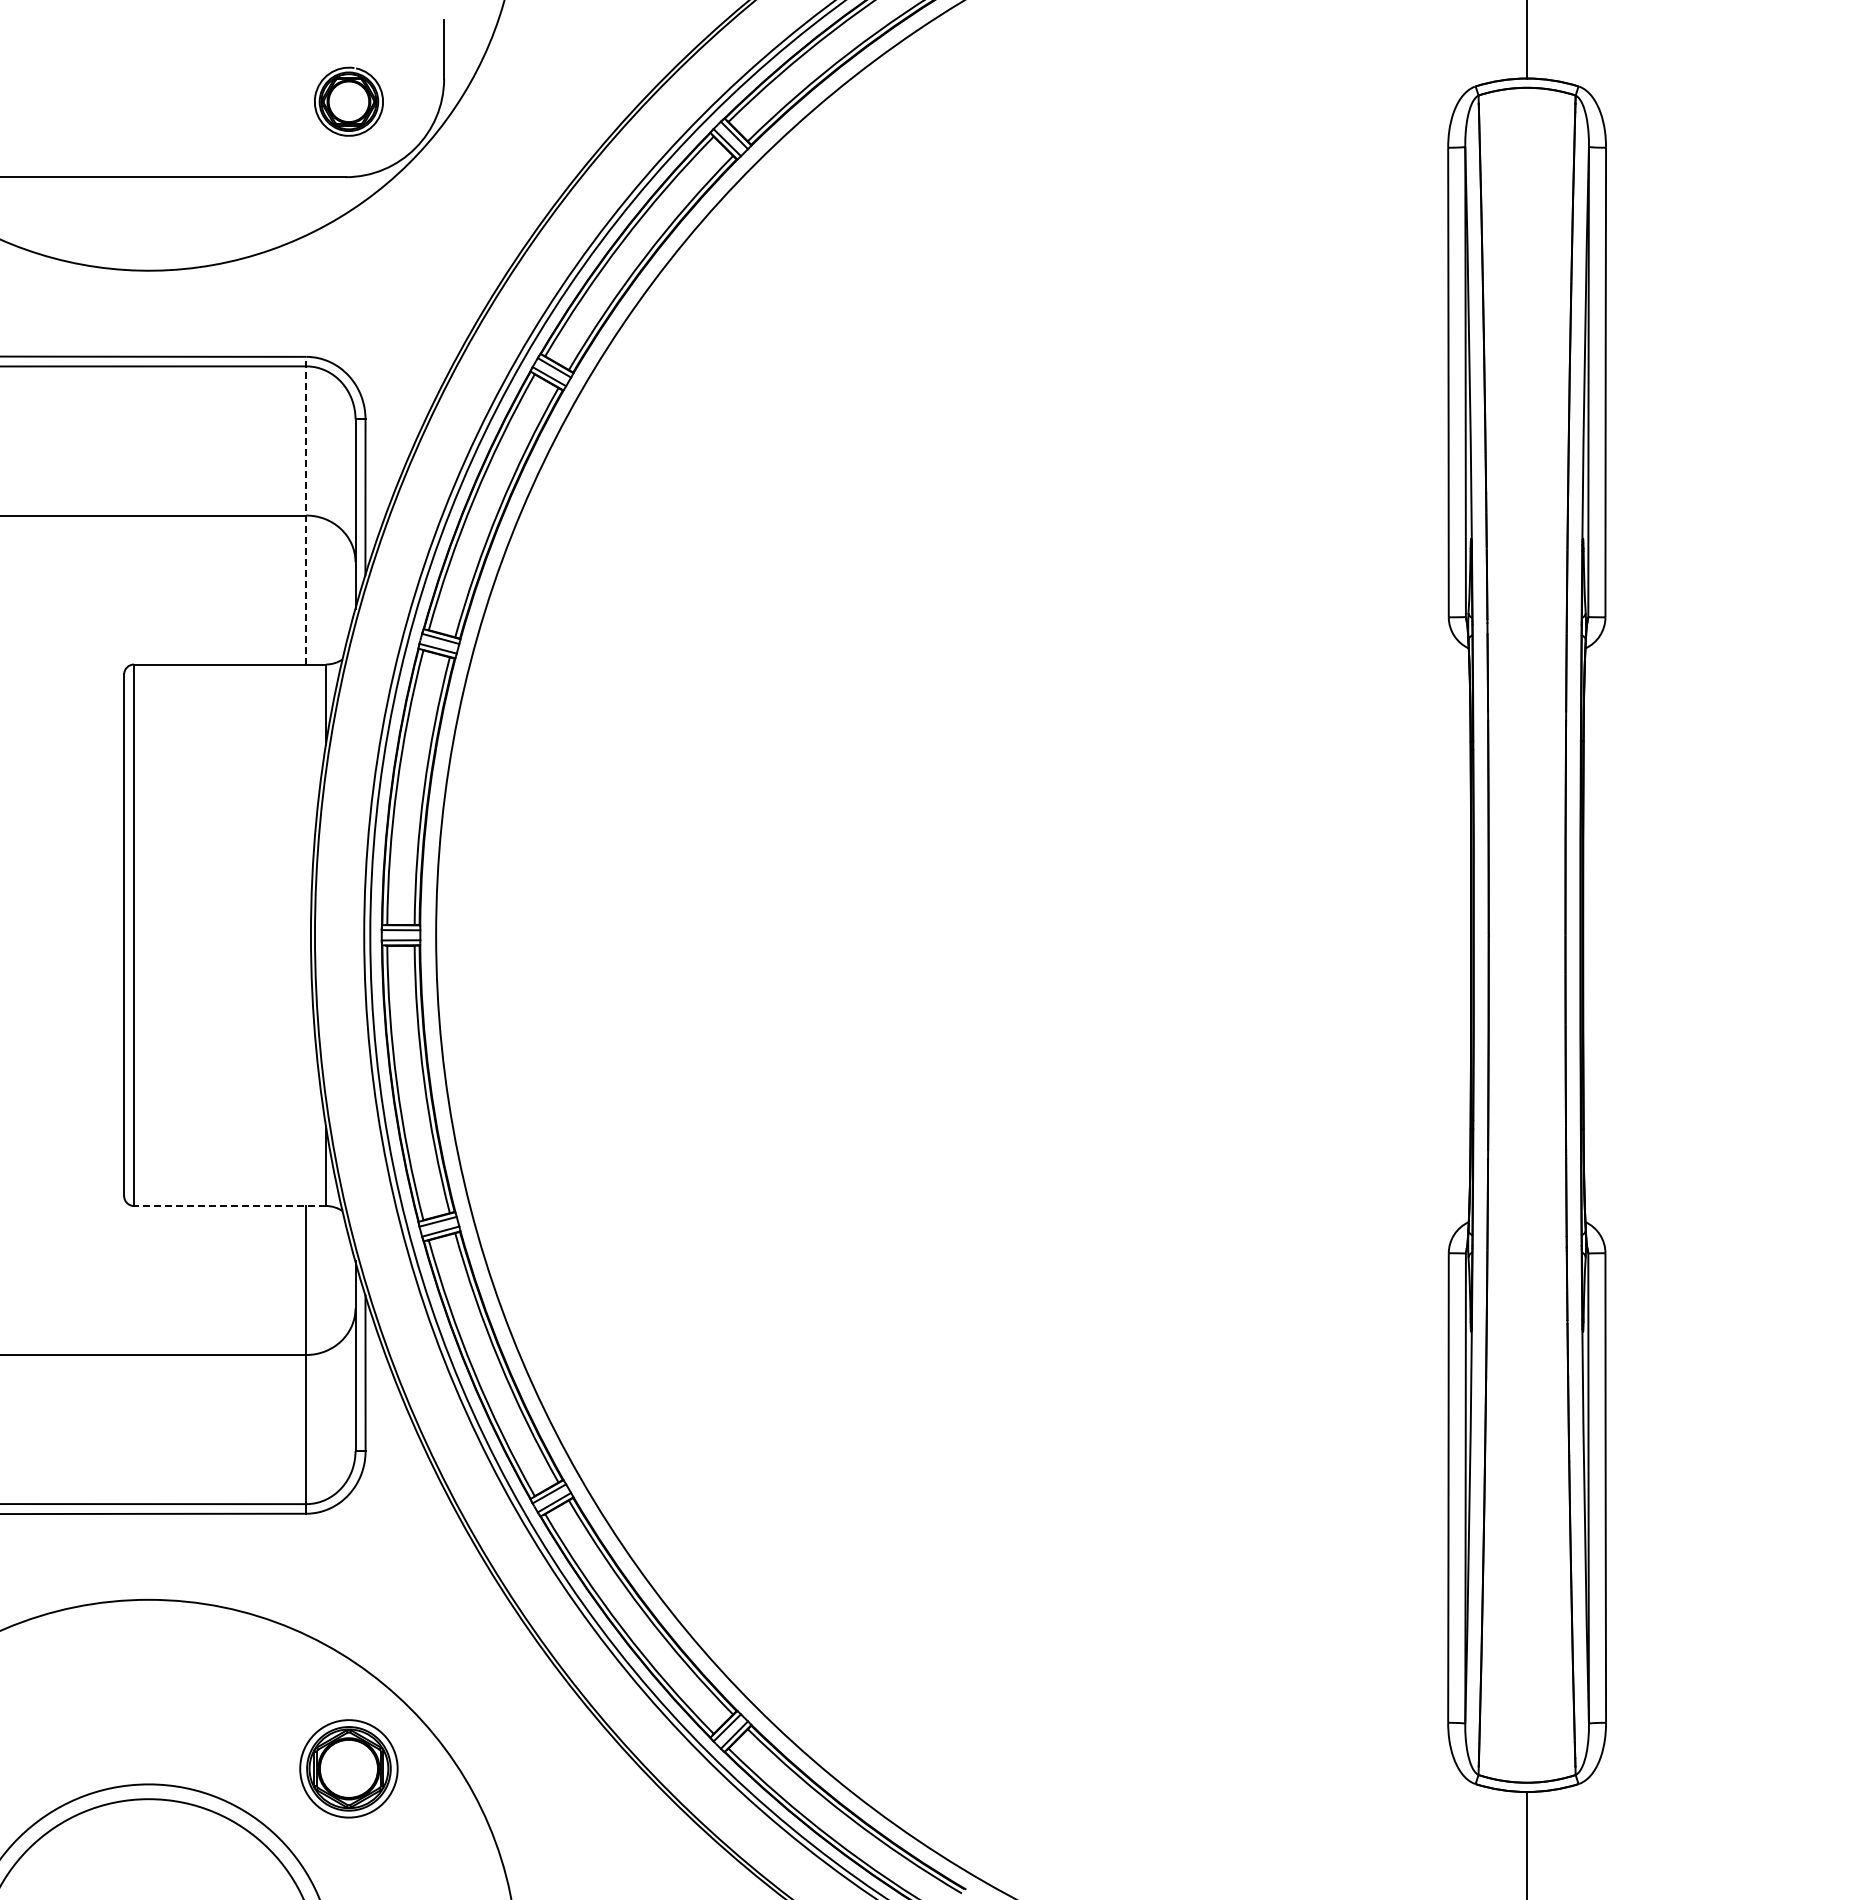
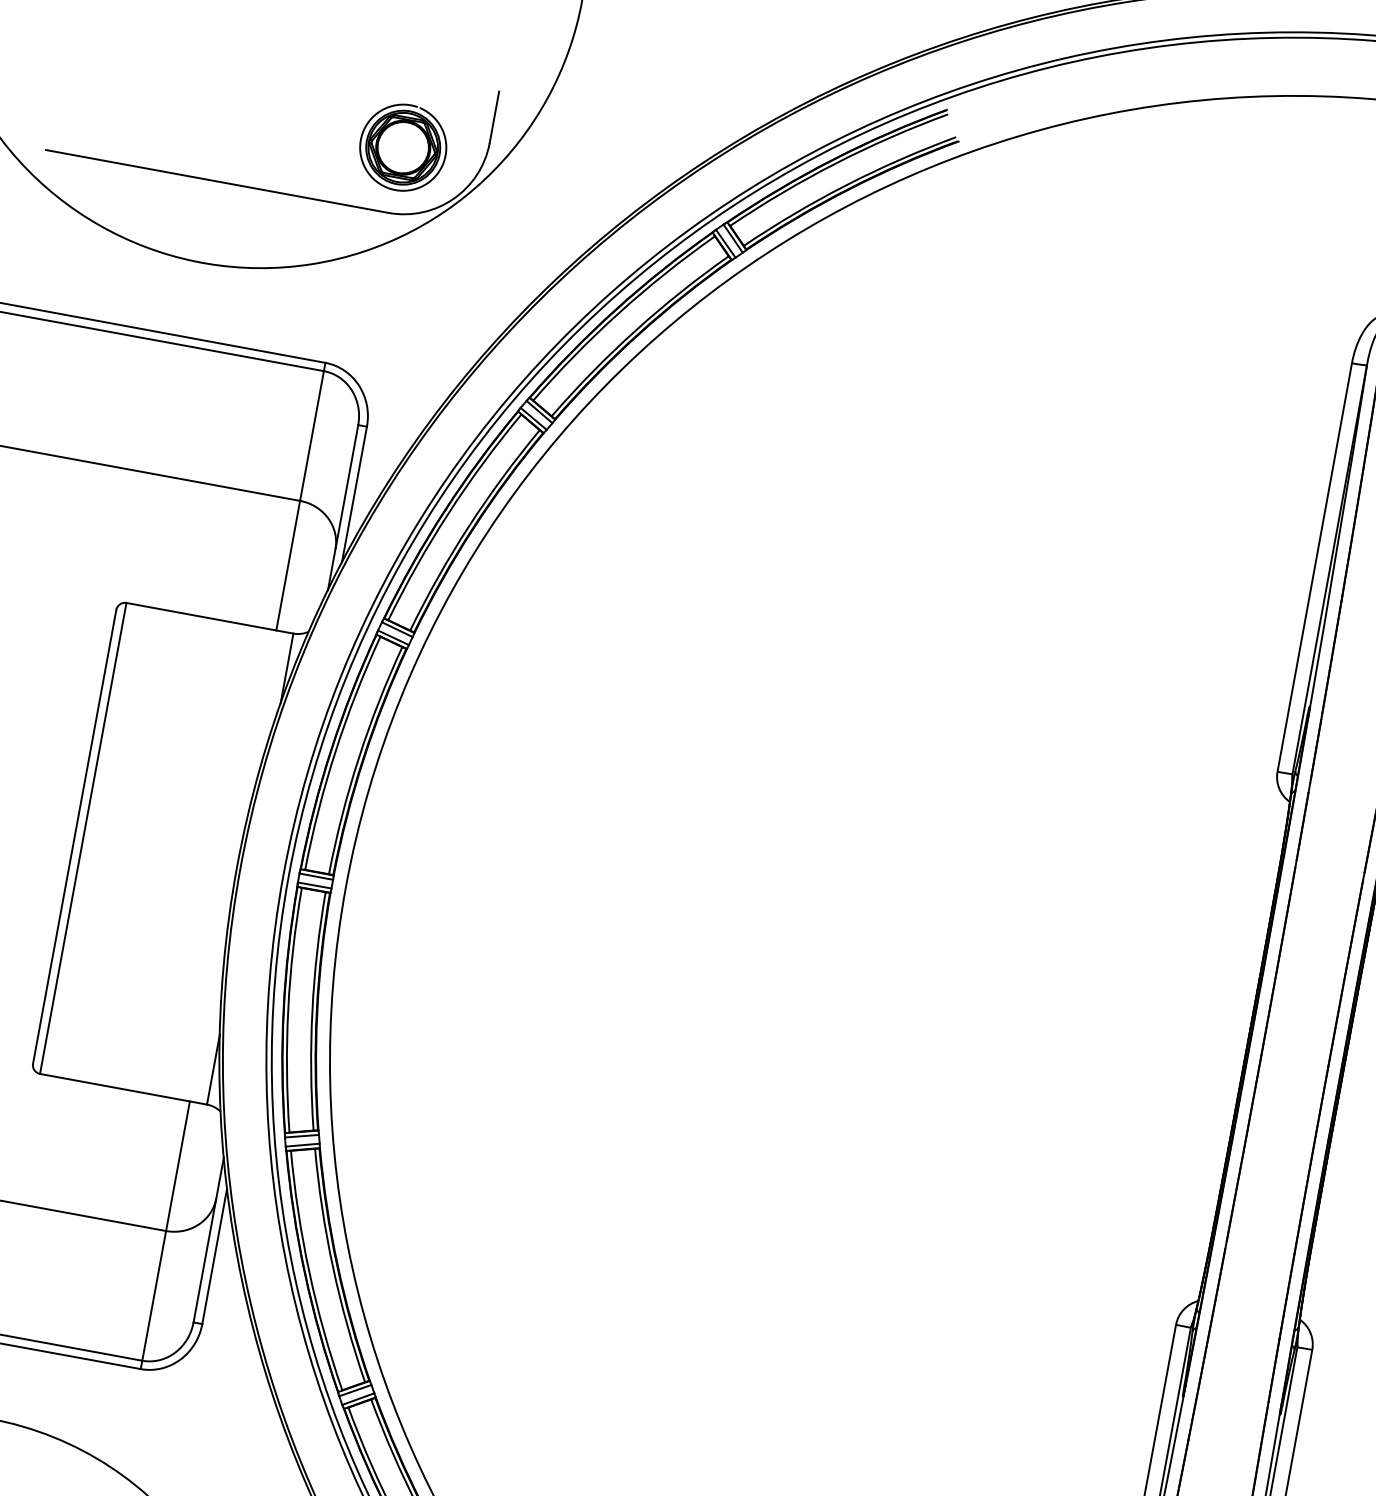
part: (348, 101) -> (402, 147), size x1.43
line: (306, 510) -> (301, 496), dashed -> solid
line: (230, 1206) -> (123, 1089), dashed -> solid

